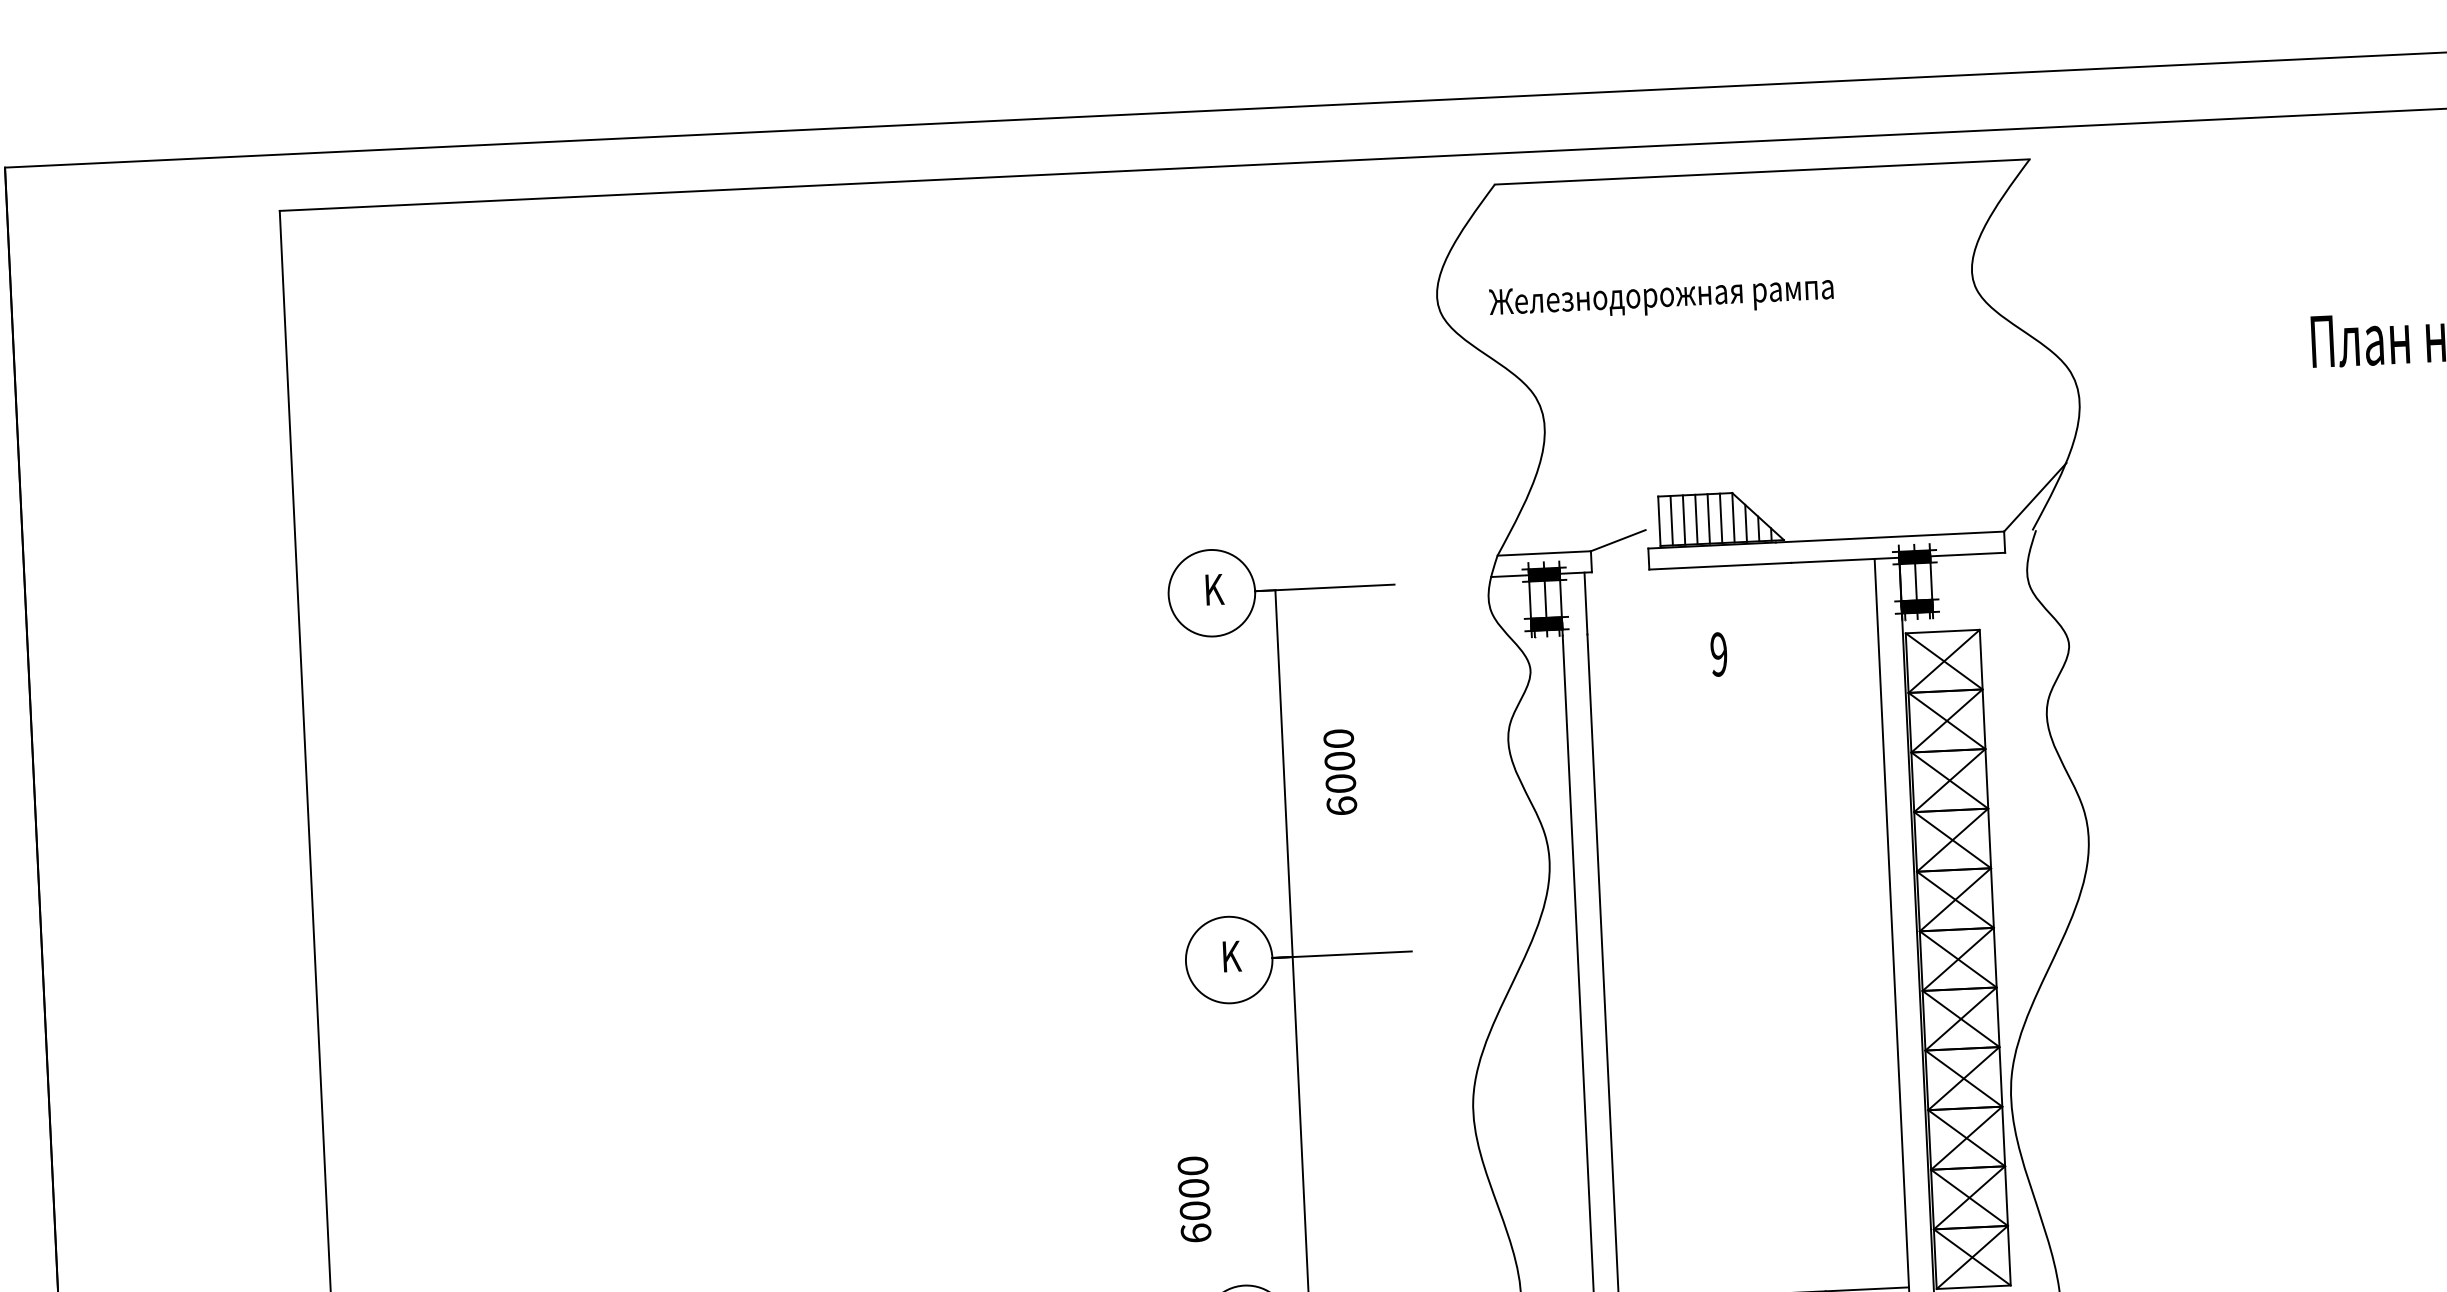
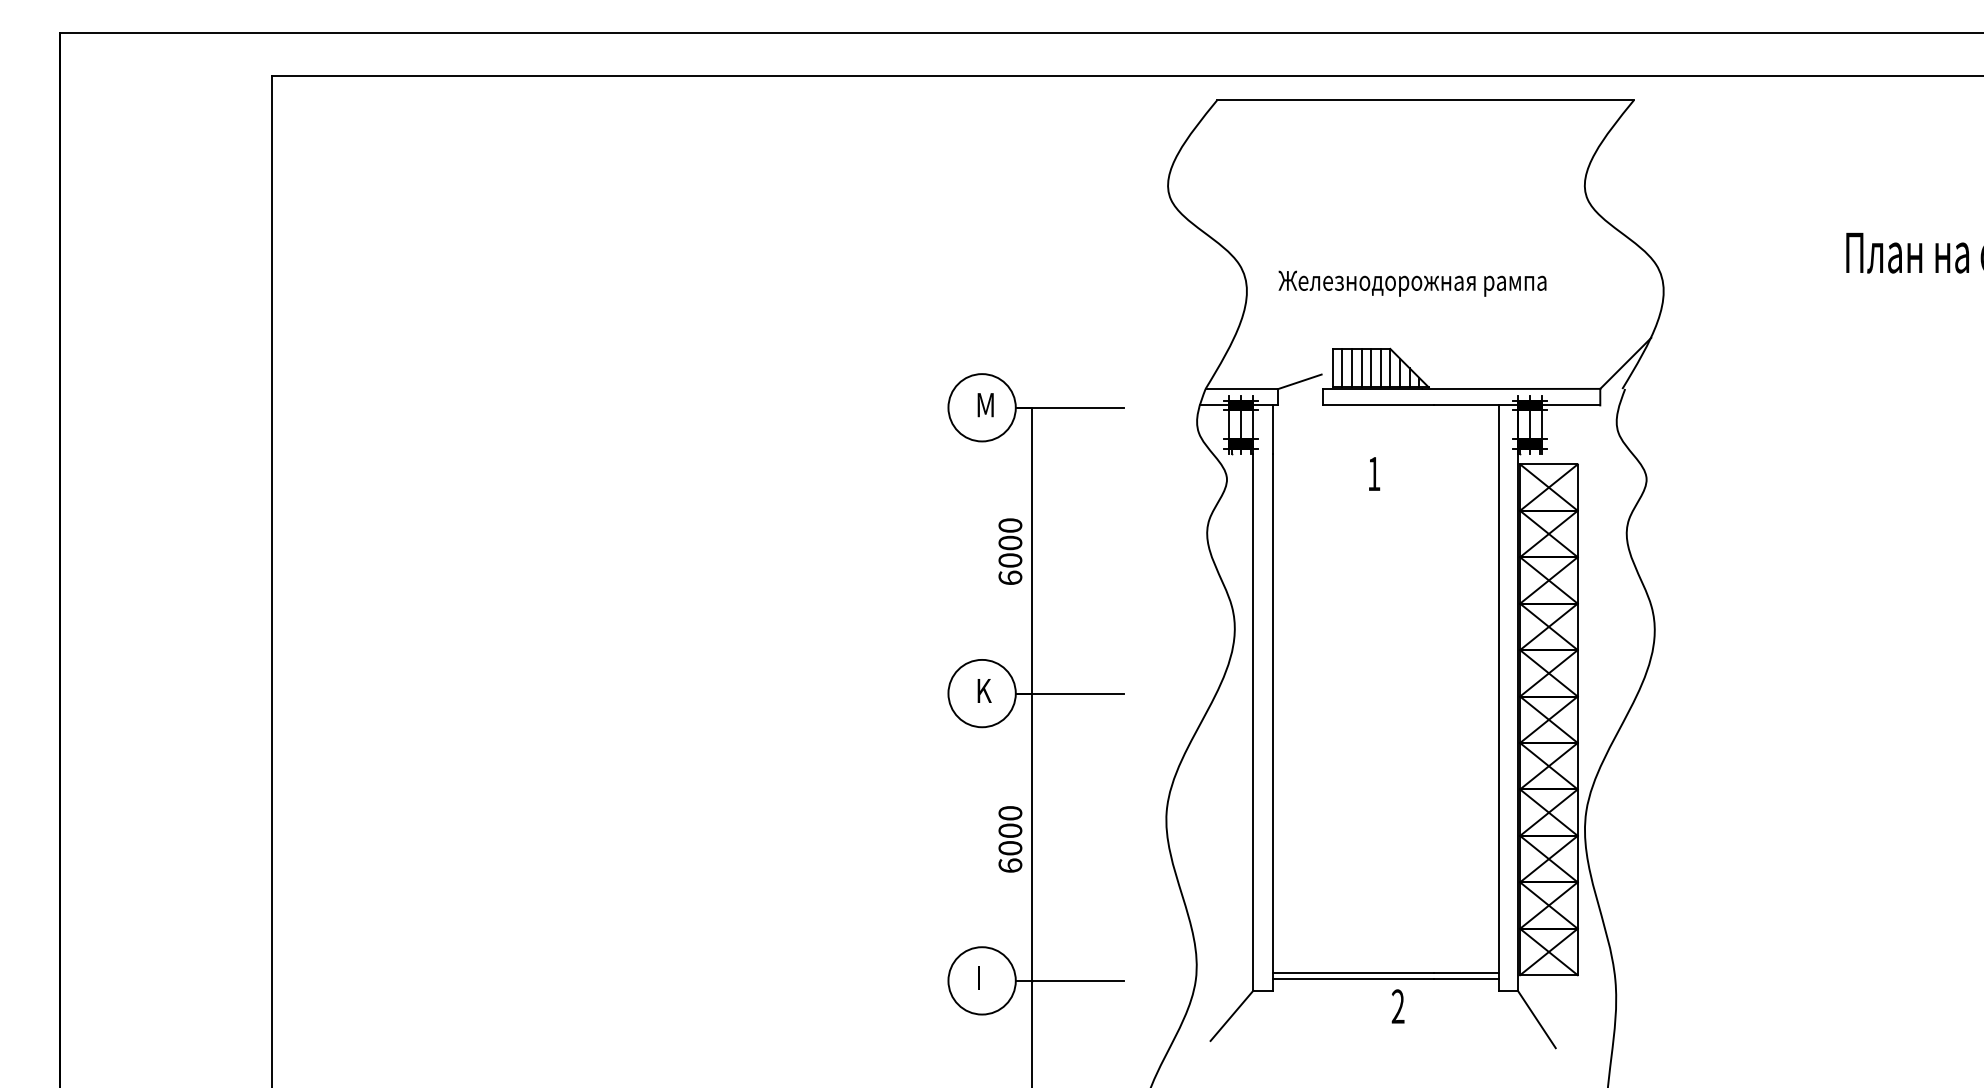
text: (1661, 297) -> (1412, 283), moved
text: (1217, 590) -> (986, 405), K -> M
text: (1718, 653) -> (1373, 473), 9 -> 1
text: (1340, 772) -> (1010, 551), moved
text: (1194, 1199) -> (1010, 839), moved

